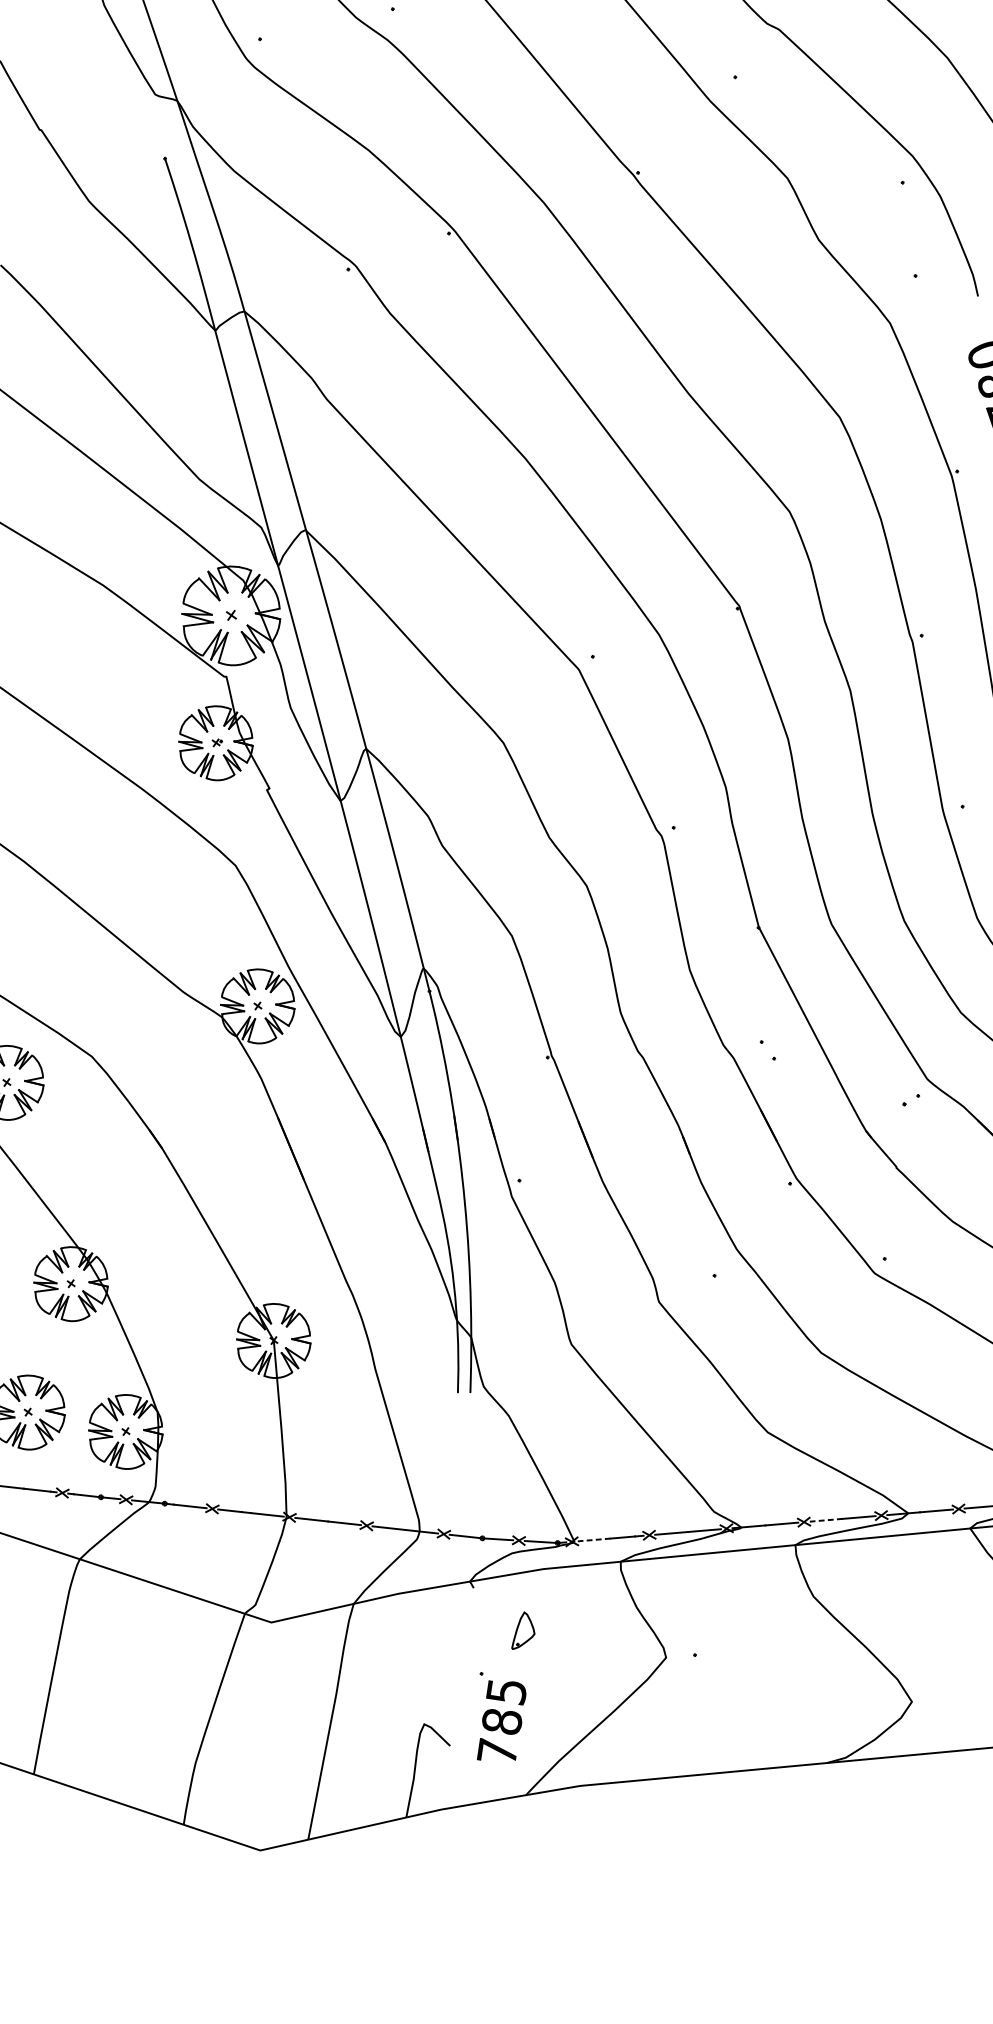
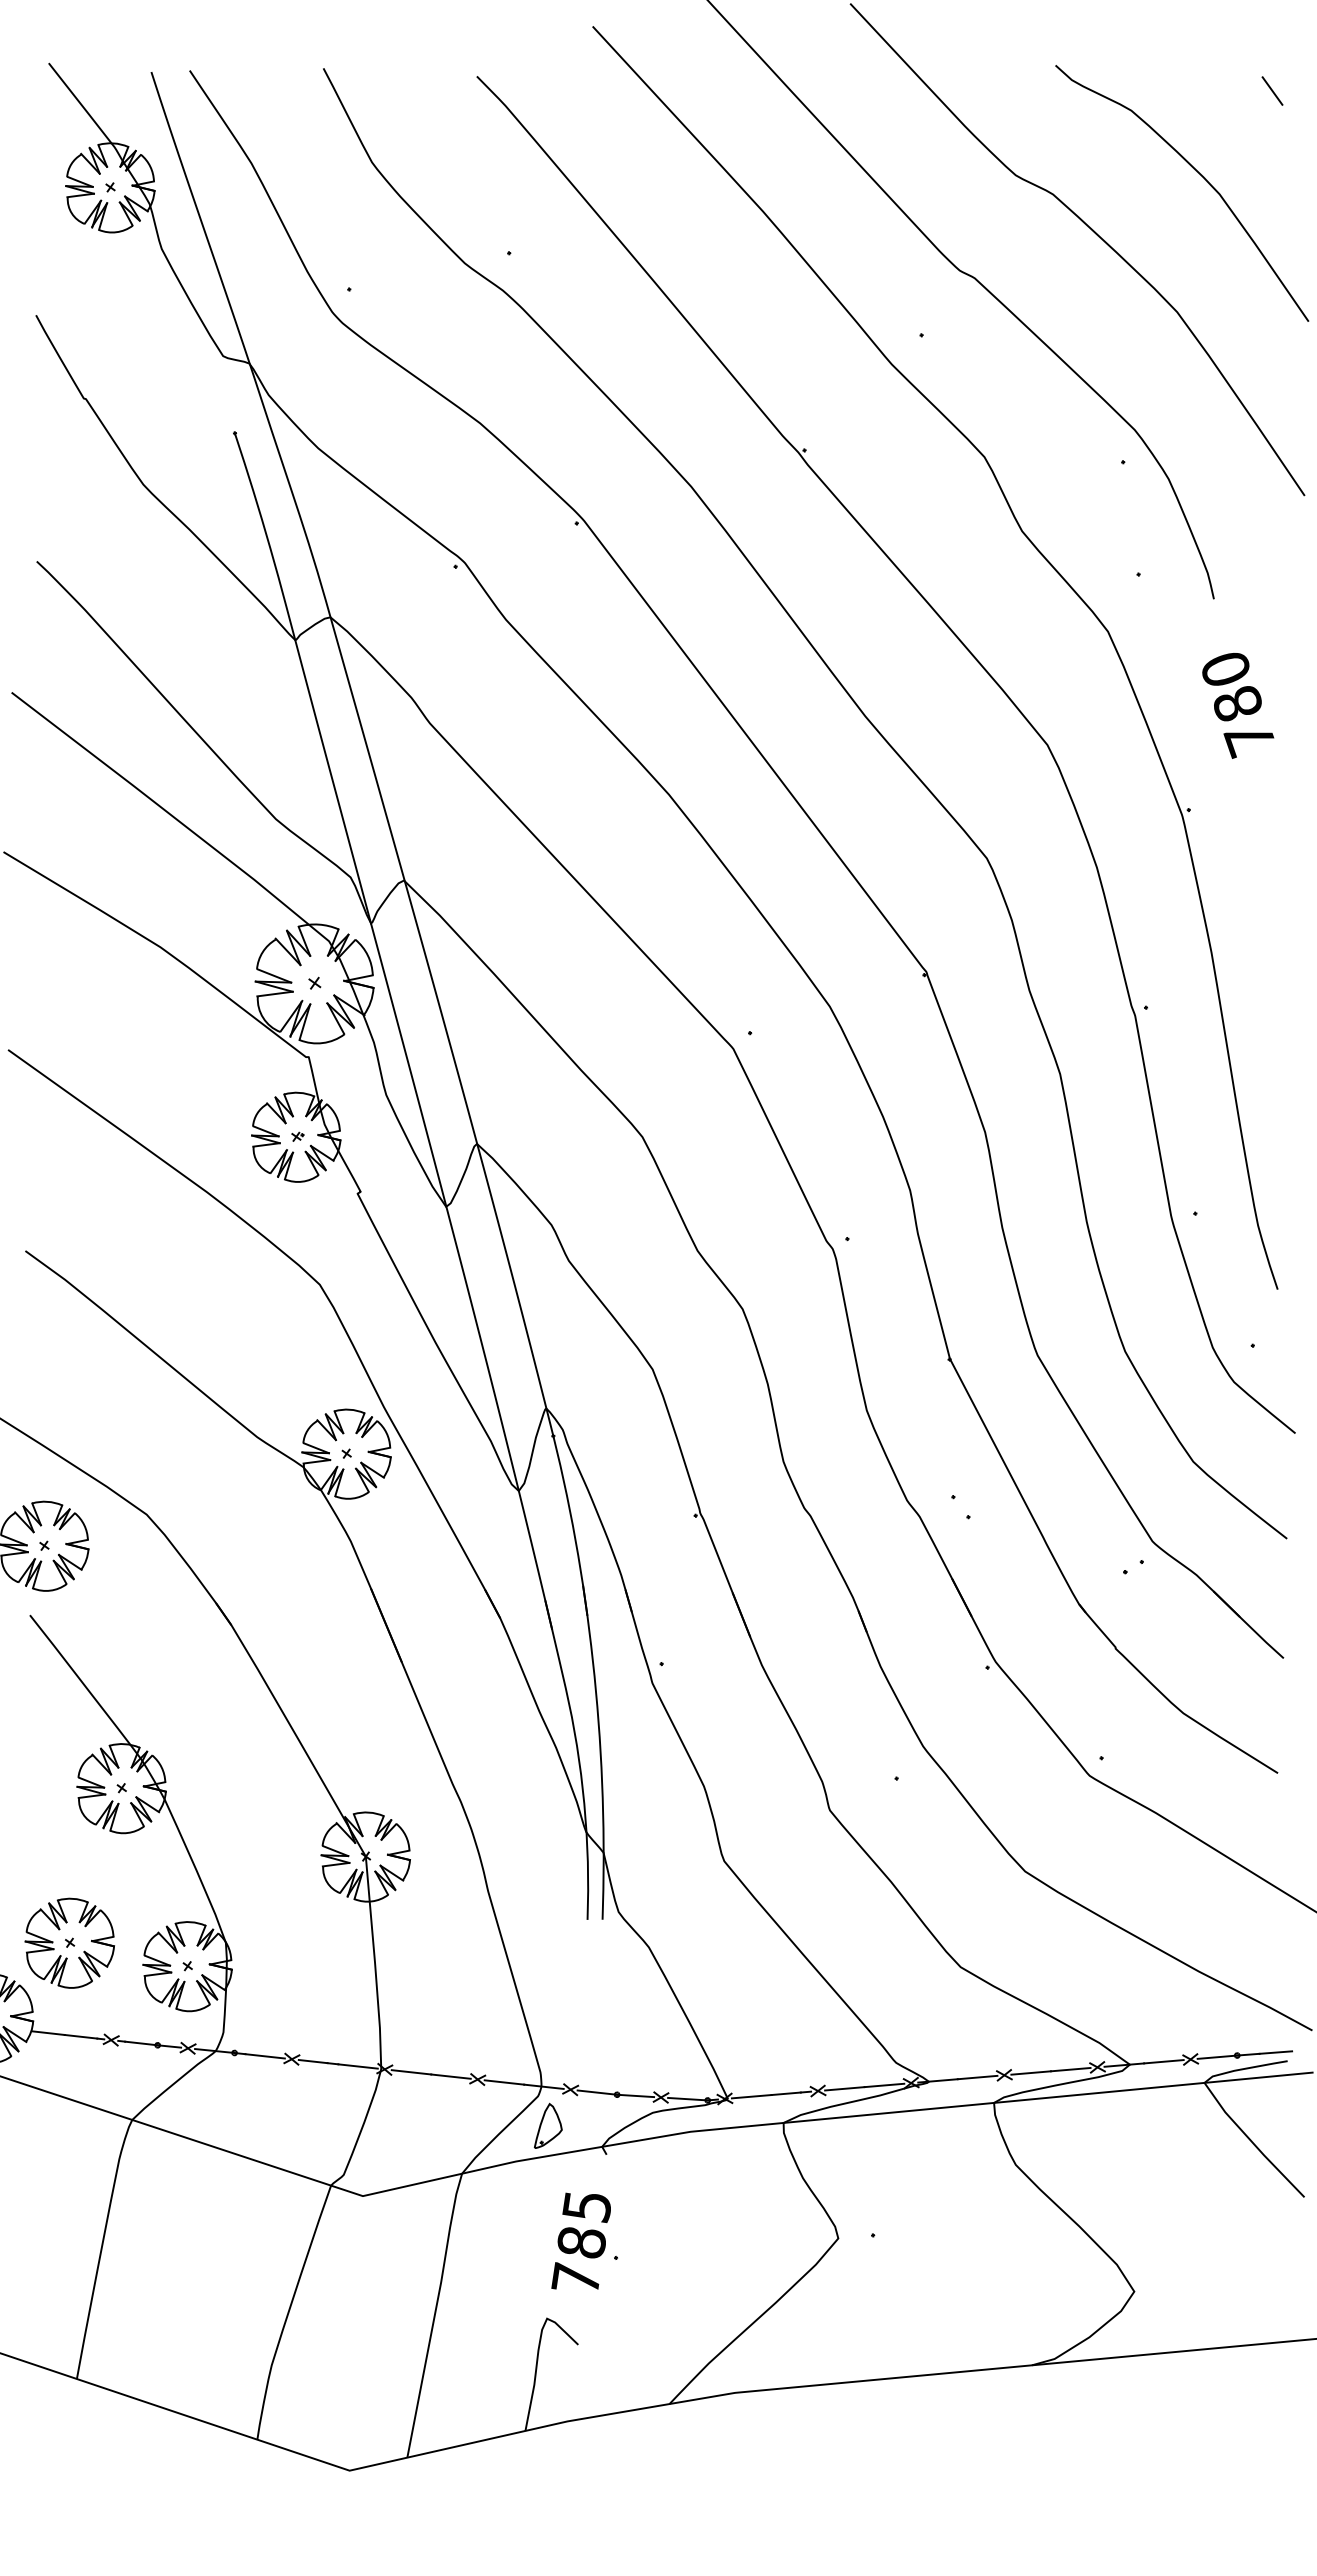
line: (826, 1520) -> (1031, 2073), dashed -> solid
line: (594, 1539) -> (751, 2096), dashed -> solid
part: (522, 1630) -> (547, 2125), moved
text: (501, 1719) -> (580, 2240), moved

